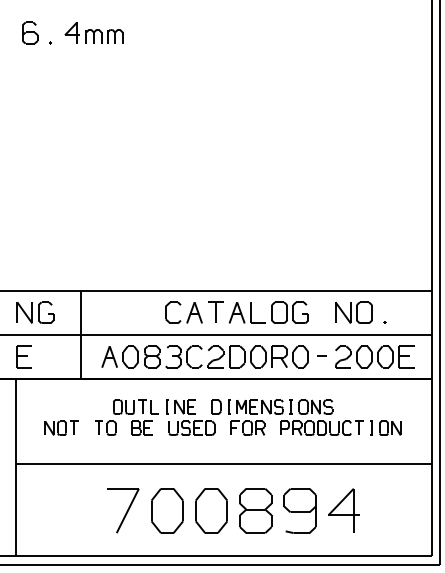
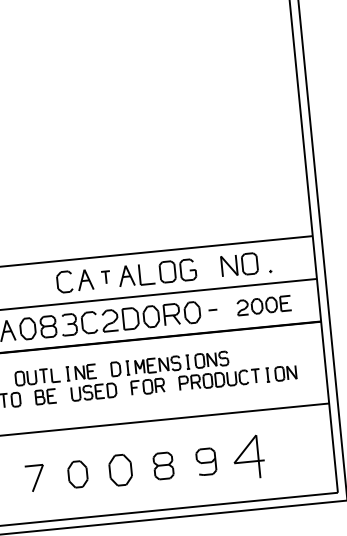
part: (215, 311) -> (105, 276), size x0.6
part: (374, 356) -> (263, 305), size x0.7
part: (123, 510) -> (35, 478), size x0.6
part: (167, 510) -> (77, 473), size x0.6
part: (211, 510) -> (120, 469), size x0.7
part: (255, 510) -> (163, 465), size x0.6
part: (299, 510) -> (205, 461), size x0.6

